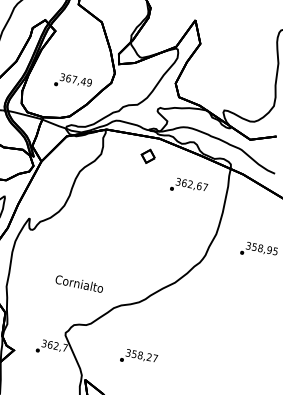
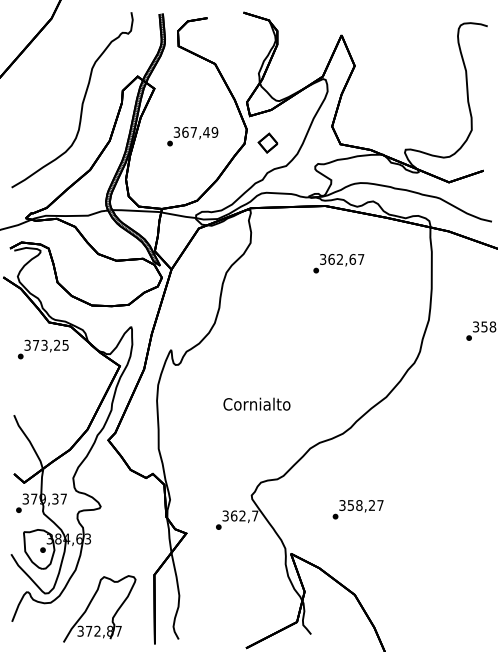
text: (73, 82) -> (192, 136), moved
part: (147, 155) -> (267, 142), moved
text: (188, 187) -> (338, 263), moved
text: (79, 283) -> (256, 403), moved

